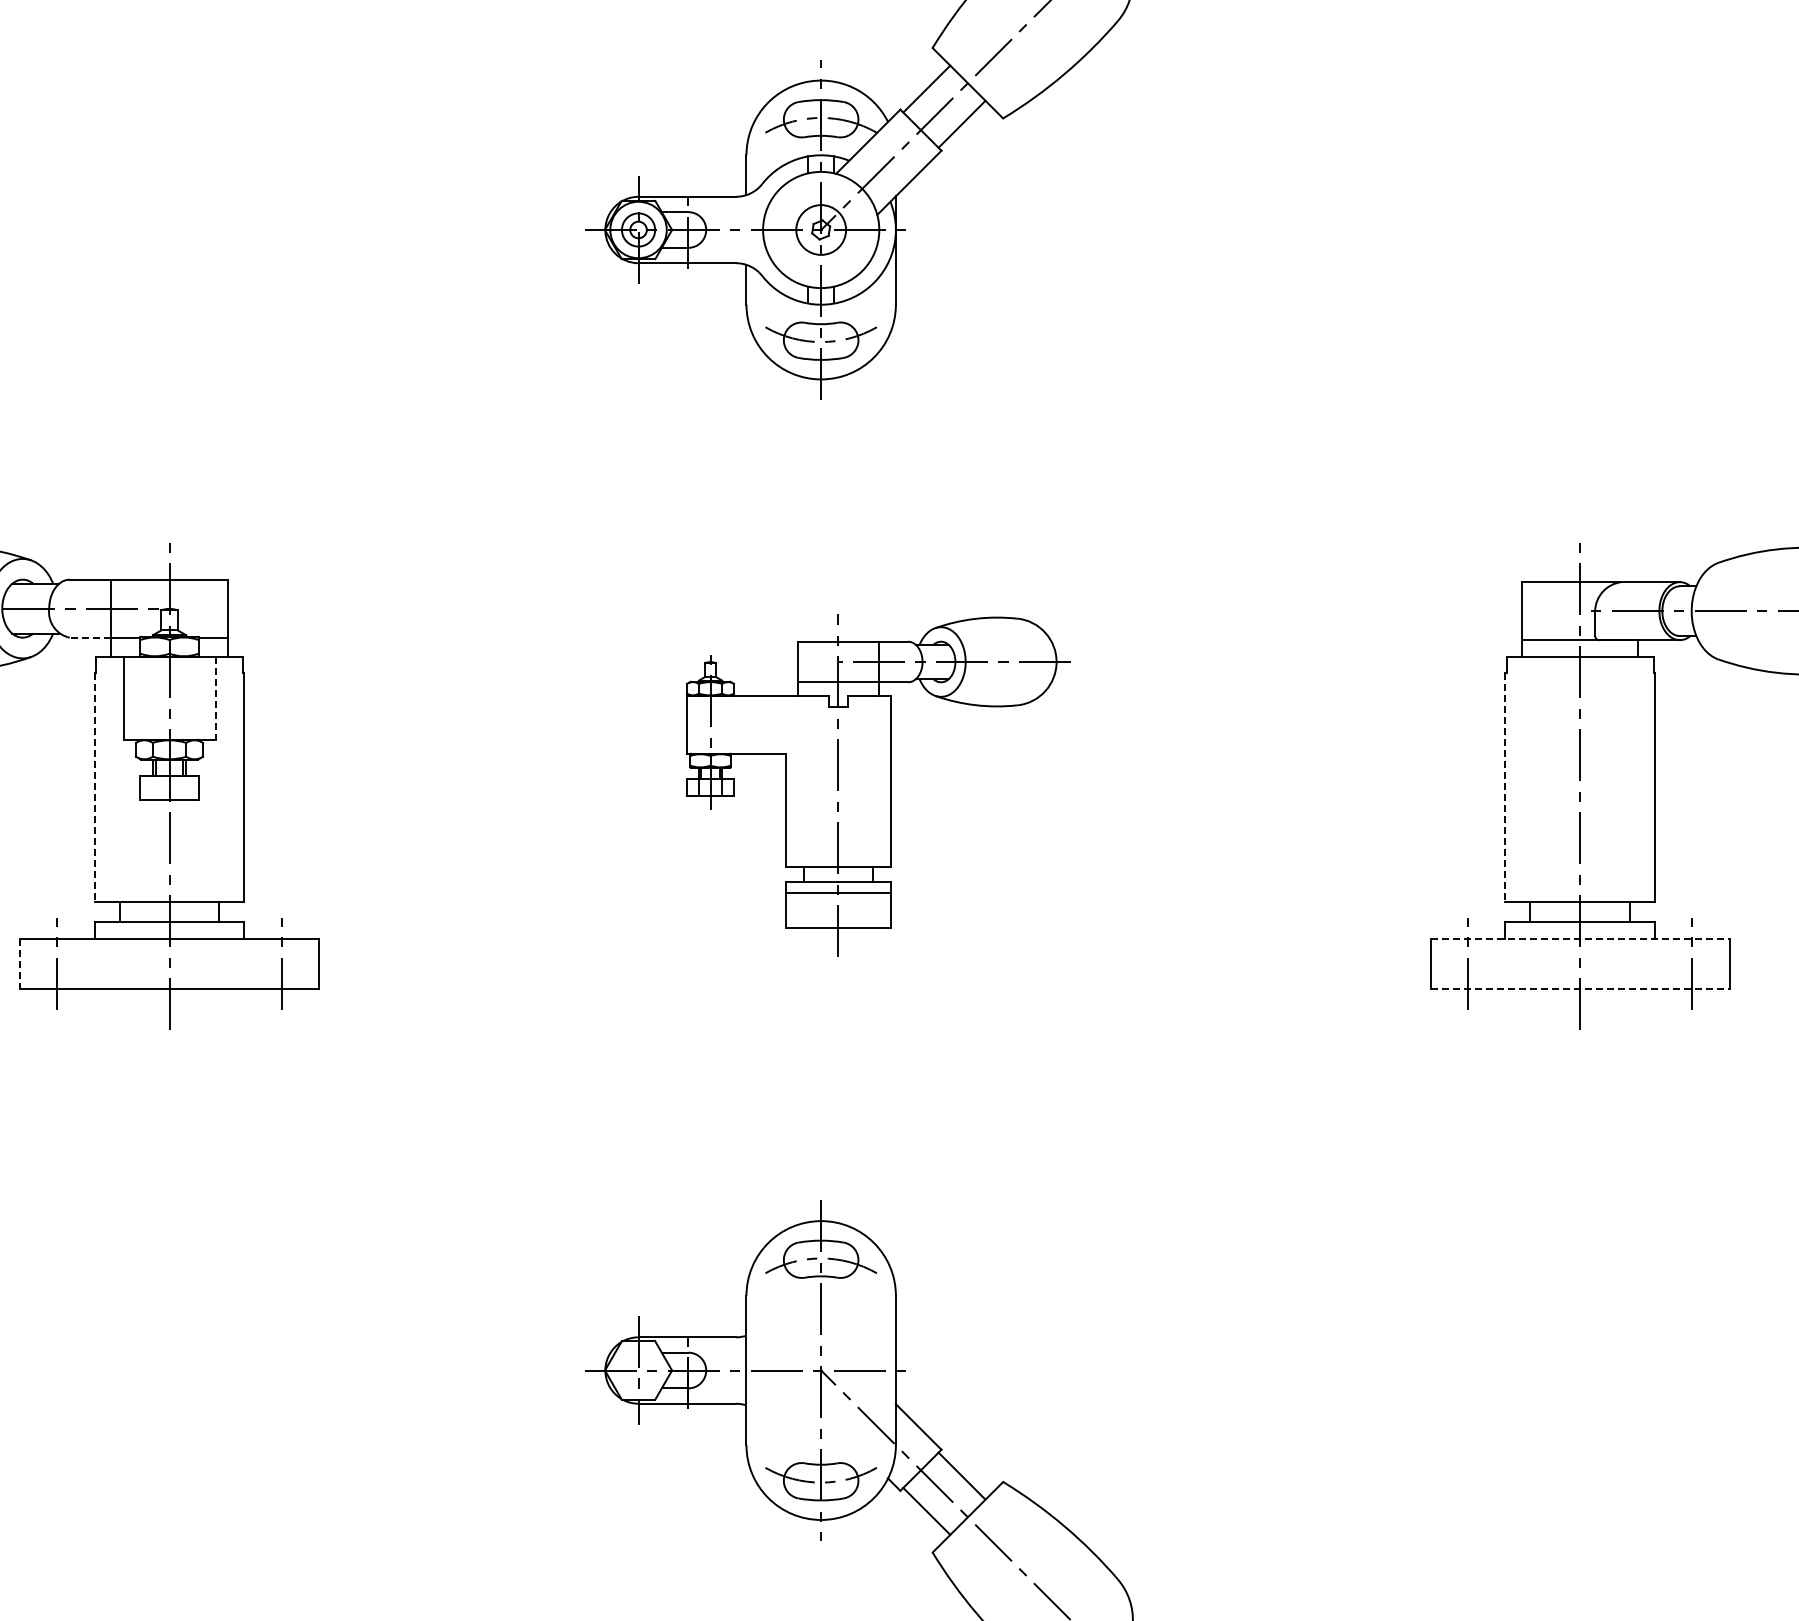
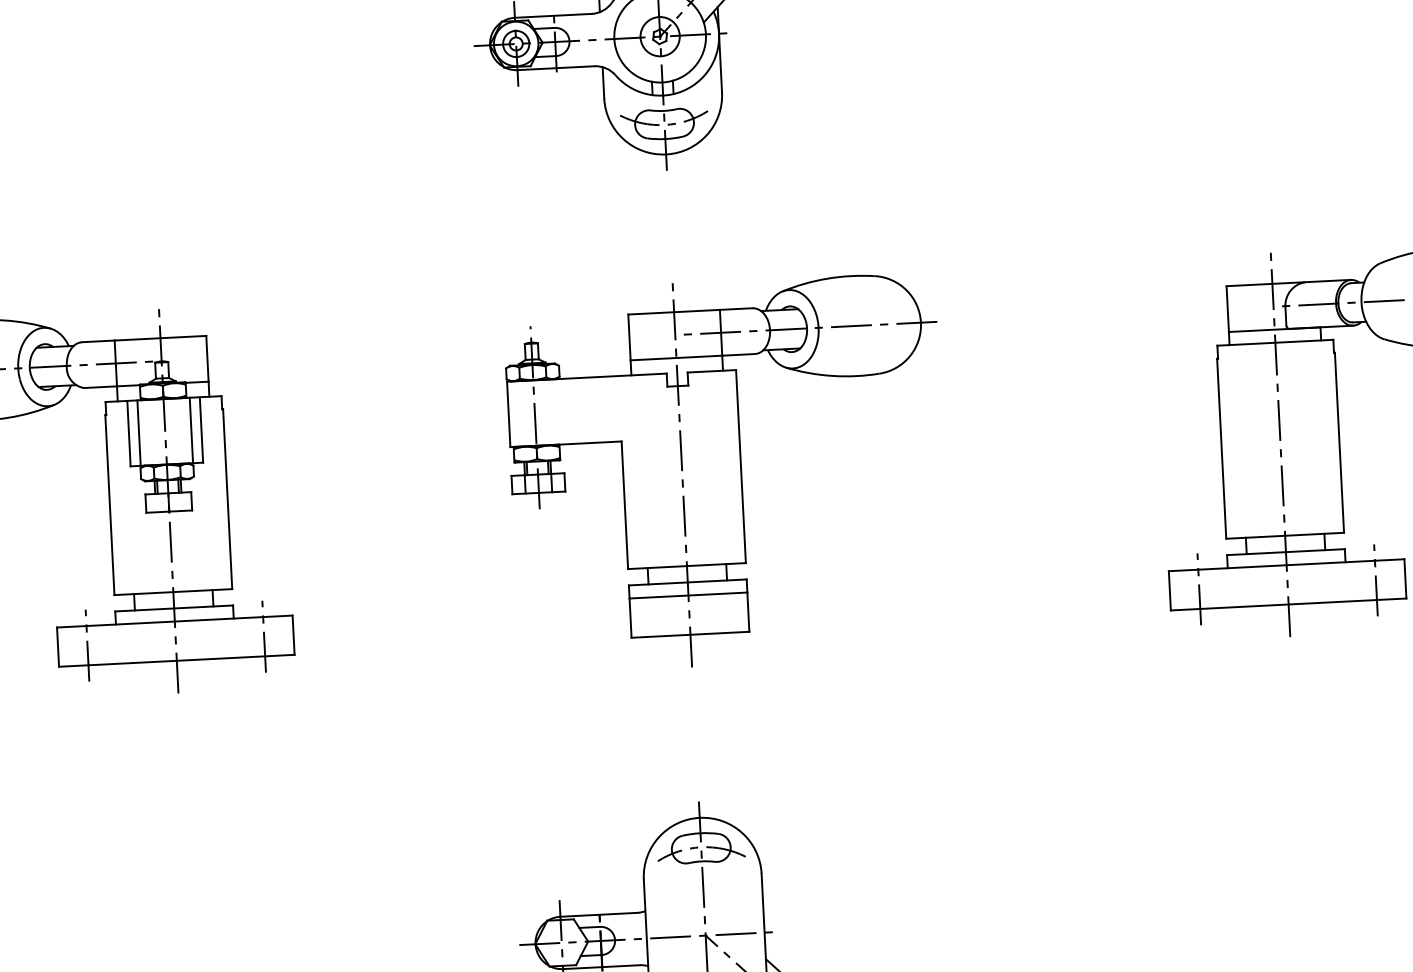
line: (90, 637) -> (100, 387), dashed -> solid
line: (136, 697) -> (139, 432), added
line: (202, 697) -> (191, 429), added
line: (215, 698) -> (201, 430), dashed -> solid
part: (878, 786) -> (727, 473), size x1.43
line: (94, 788) -> (109, 505), dashed -> solid
line: (1505, 788) -> (1221, 449), dashed -> solid
line: (1580, 939) -> (1286, 565), dashed -> solid
line: (20, 963) -> (58, 646), dashed -> solid
line: (1580, 988) -> (1288, 604), dashed -> solid

